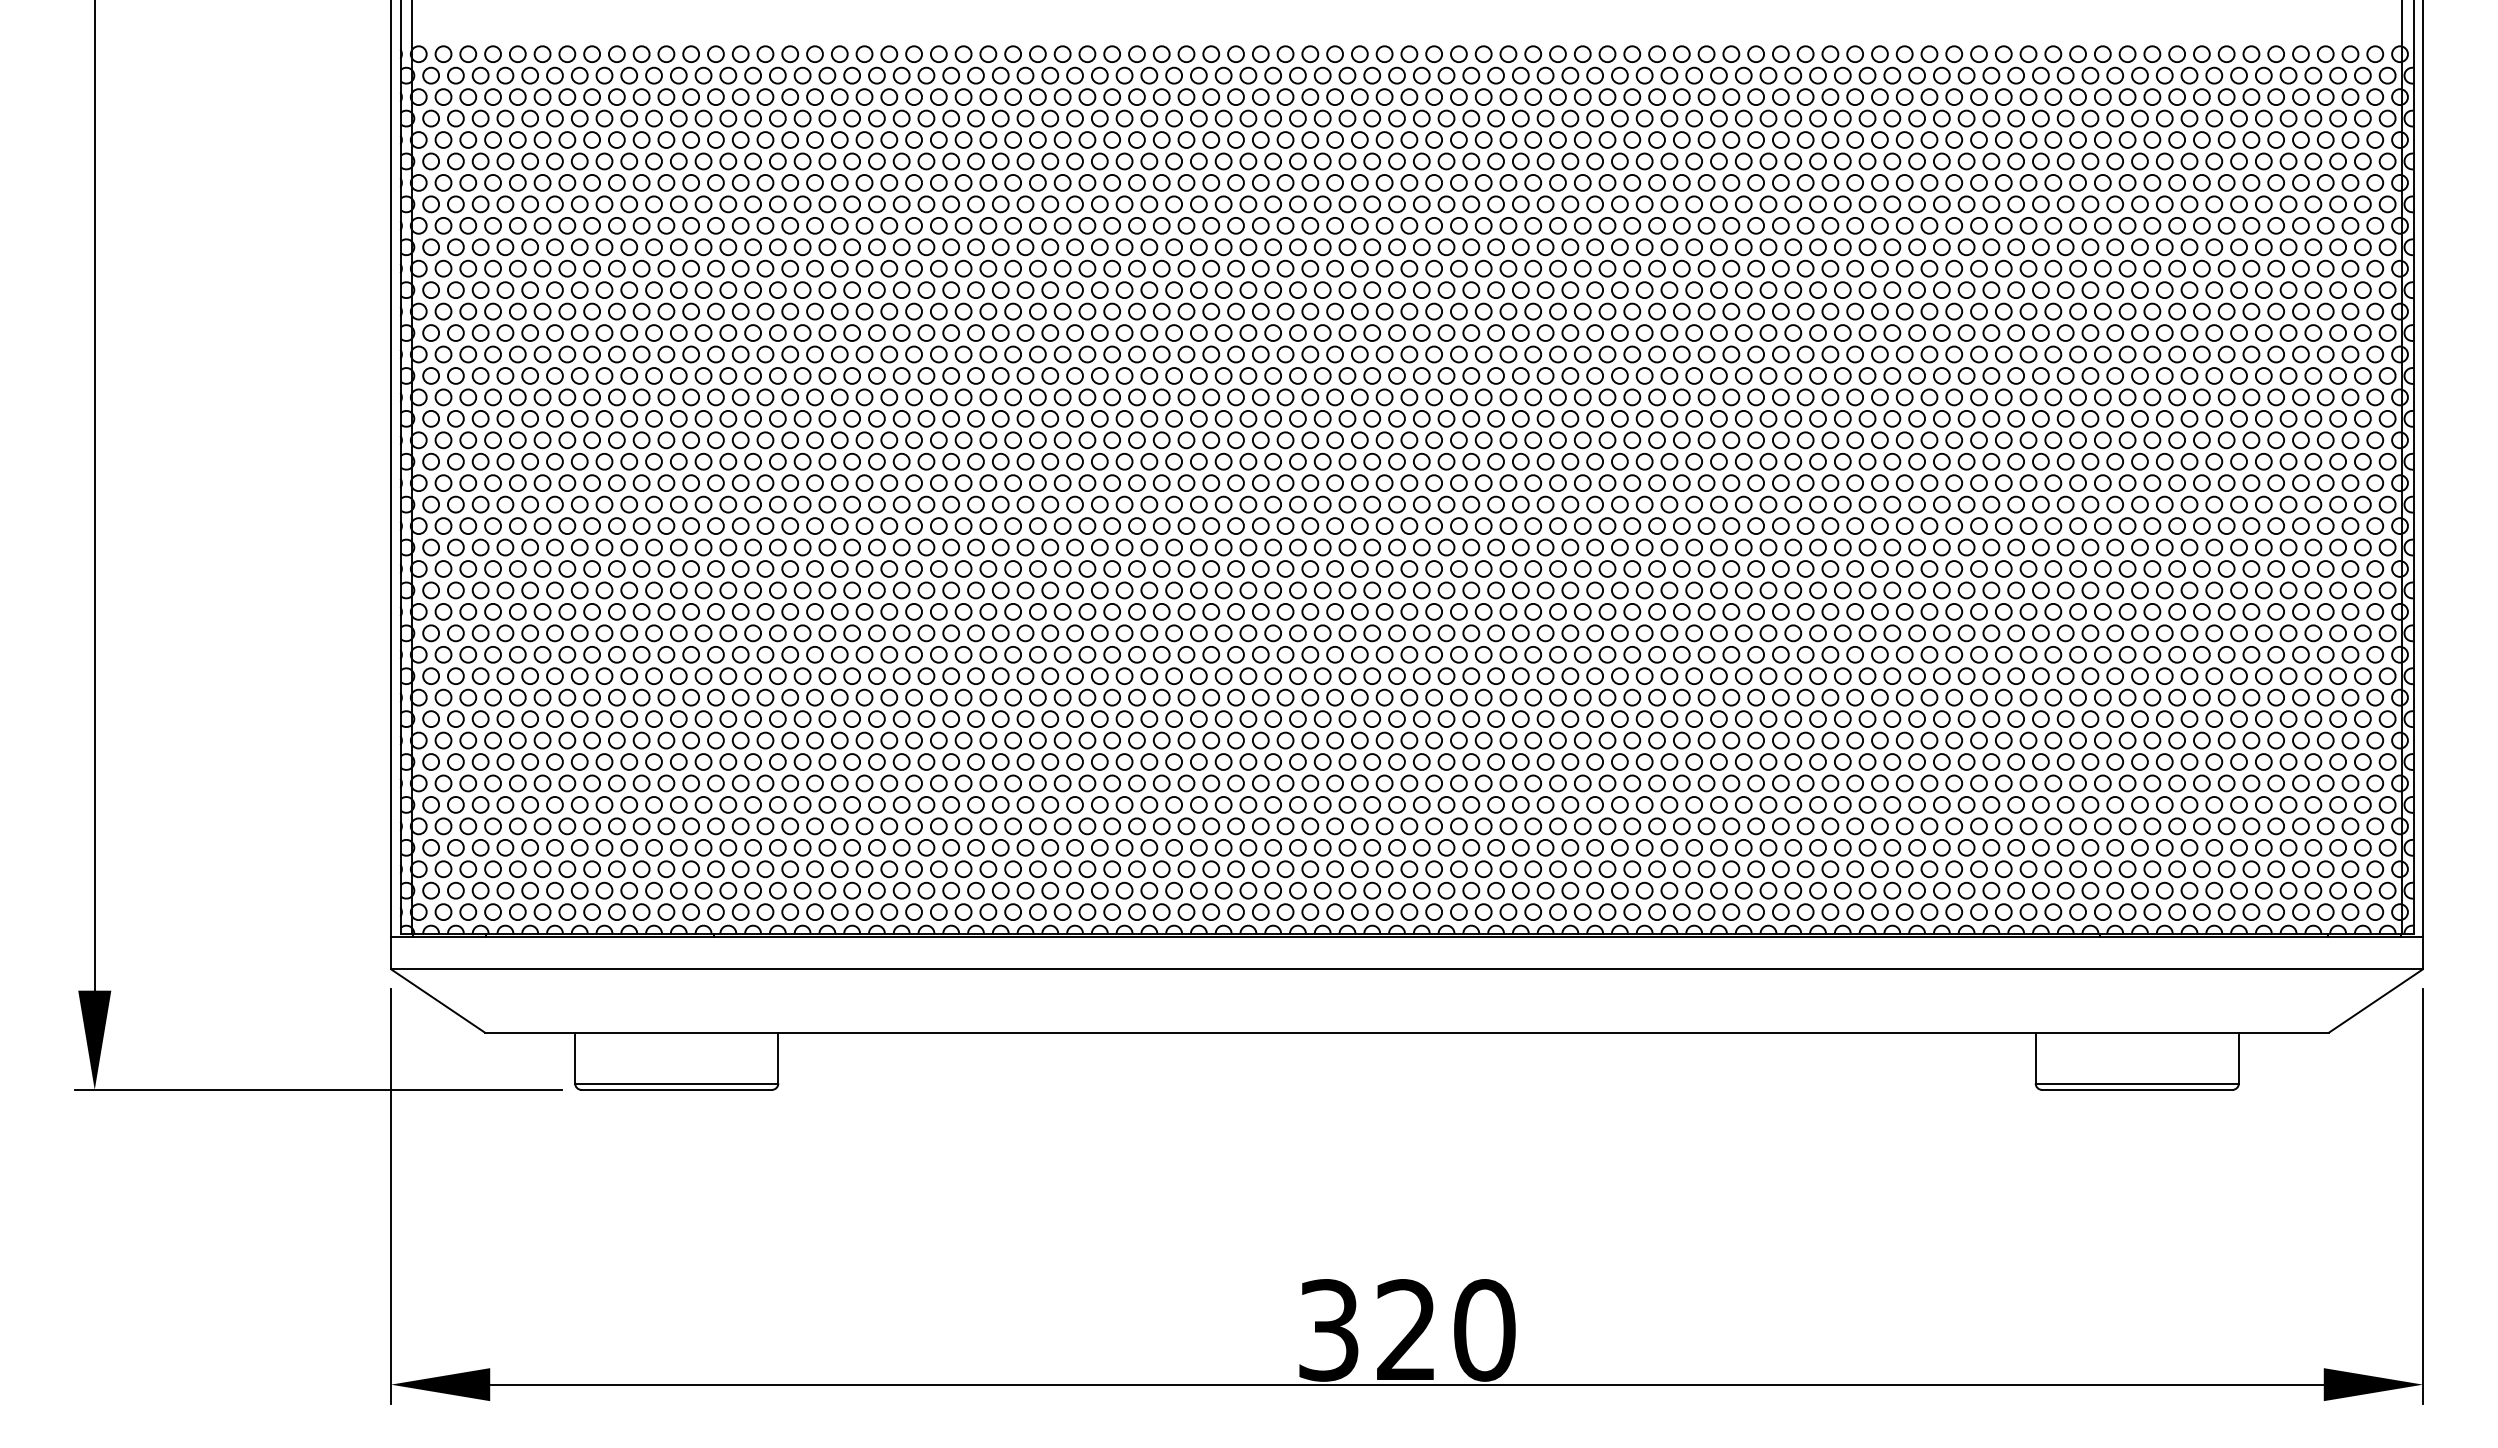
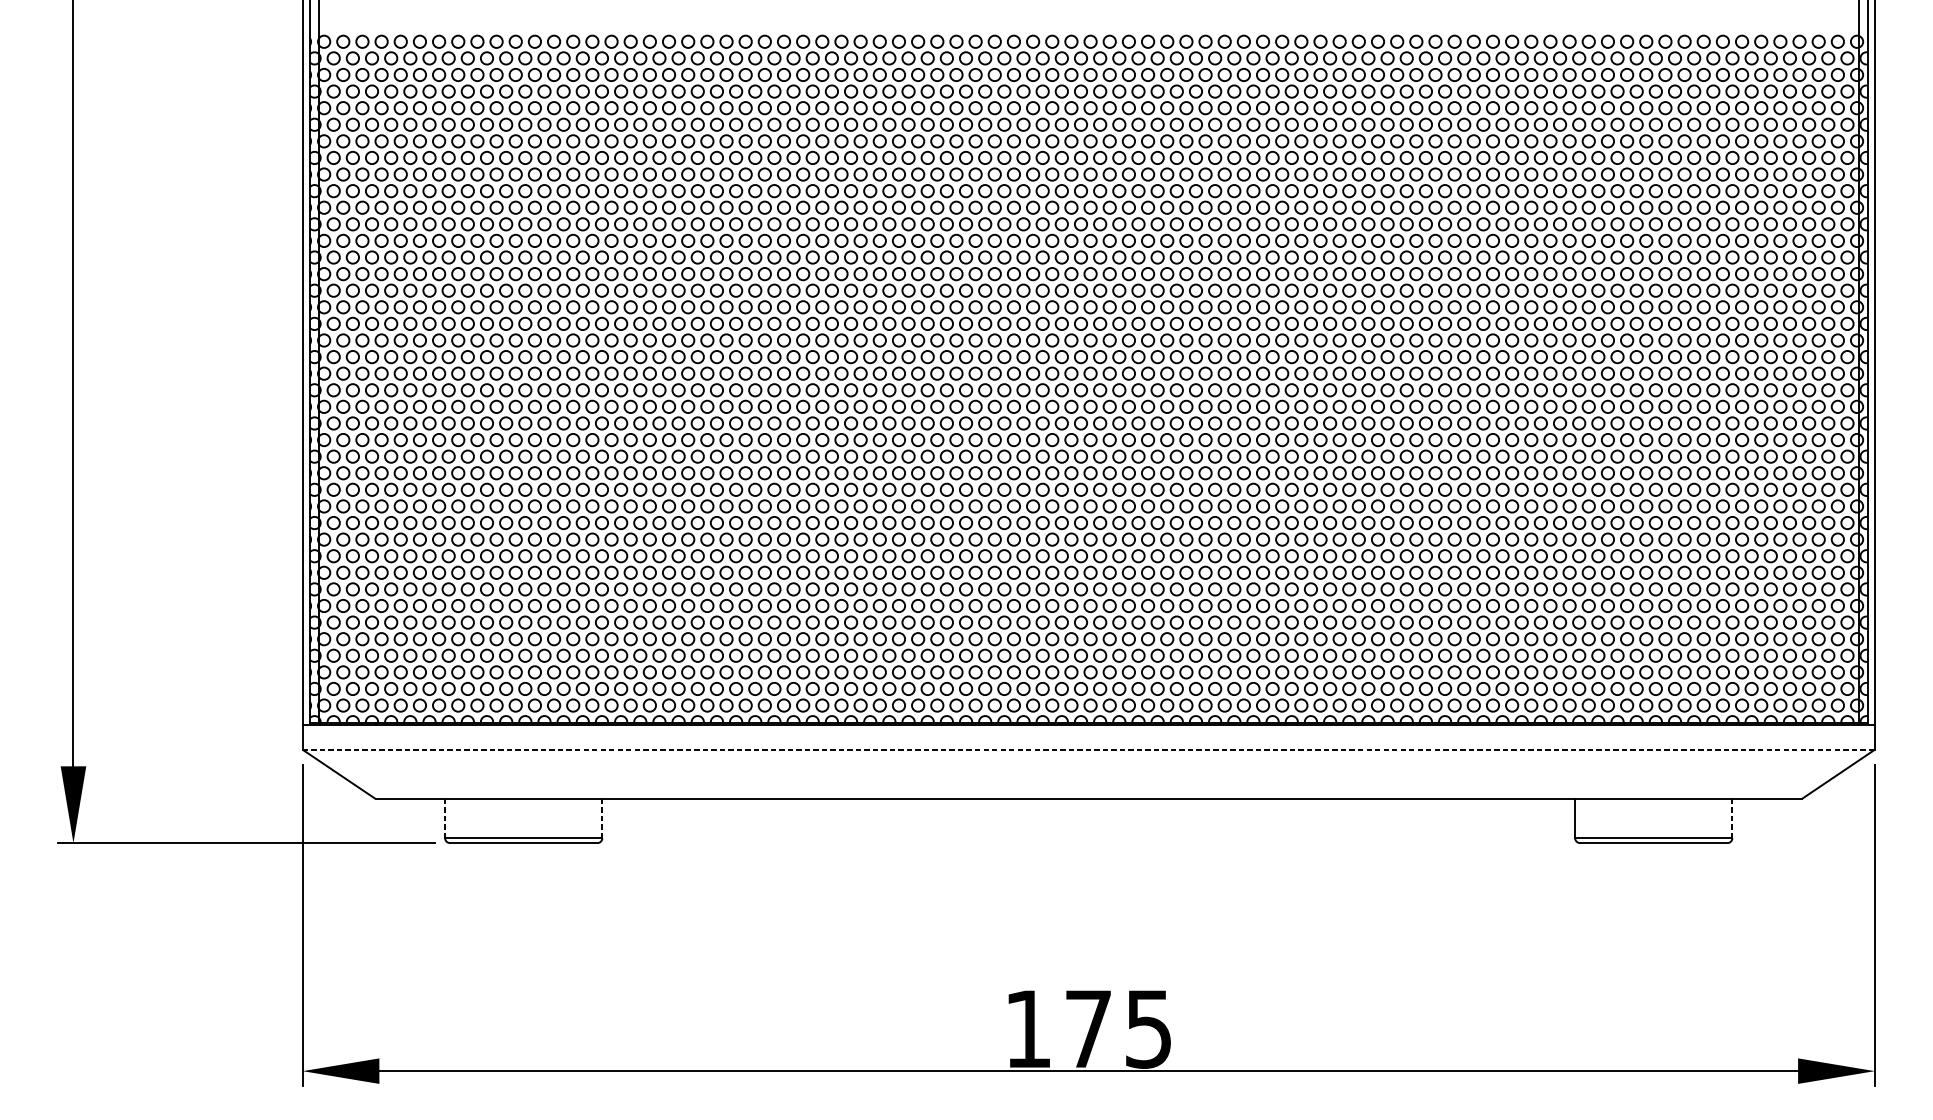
line: (1407, 969) -> (1089, 749), solid -> dashed
line: (575, 1058) -> (445, 818), solid -> dashed
line: (778, 1058) -> (602, 818), solid -> dashed
line: (2238, 1058) -> (1732, 818), solid -> dashed
text: (1407, 1330) -> (1089, 1029), 320 -> 175

